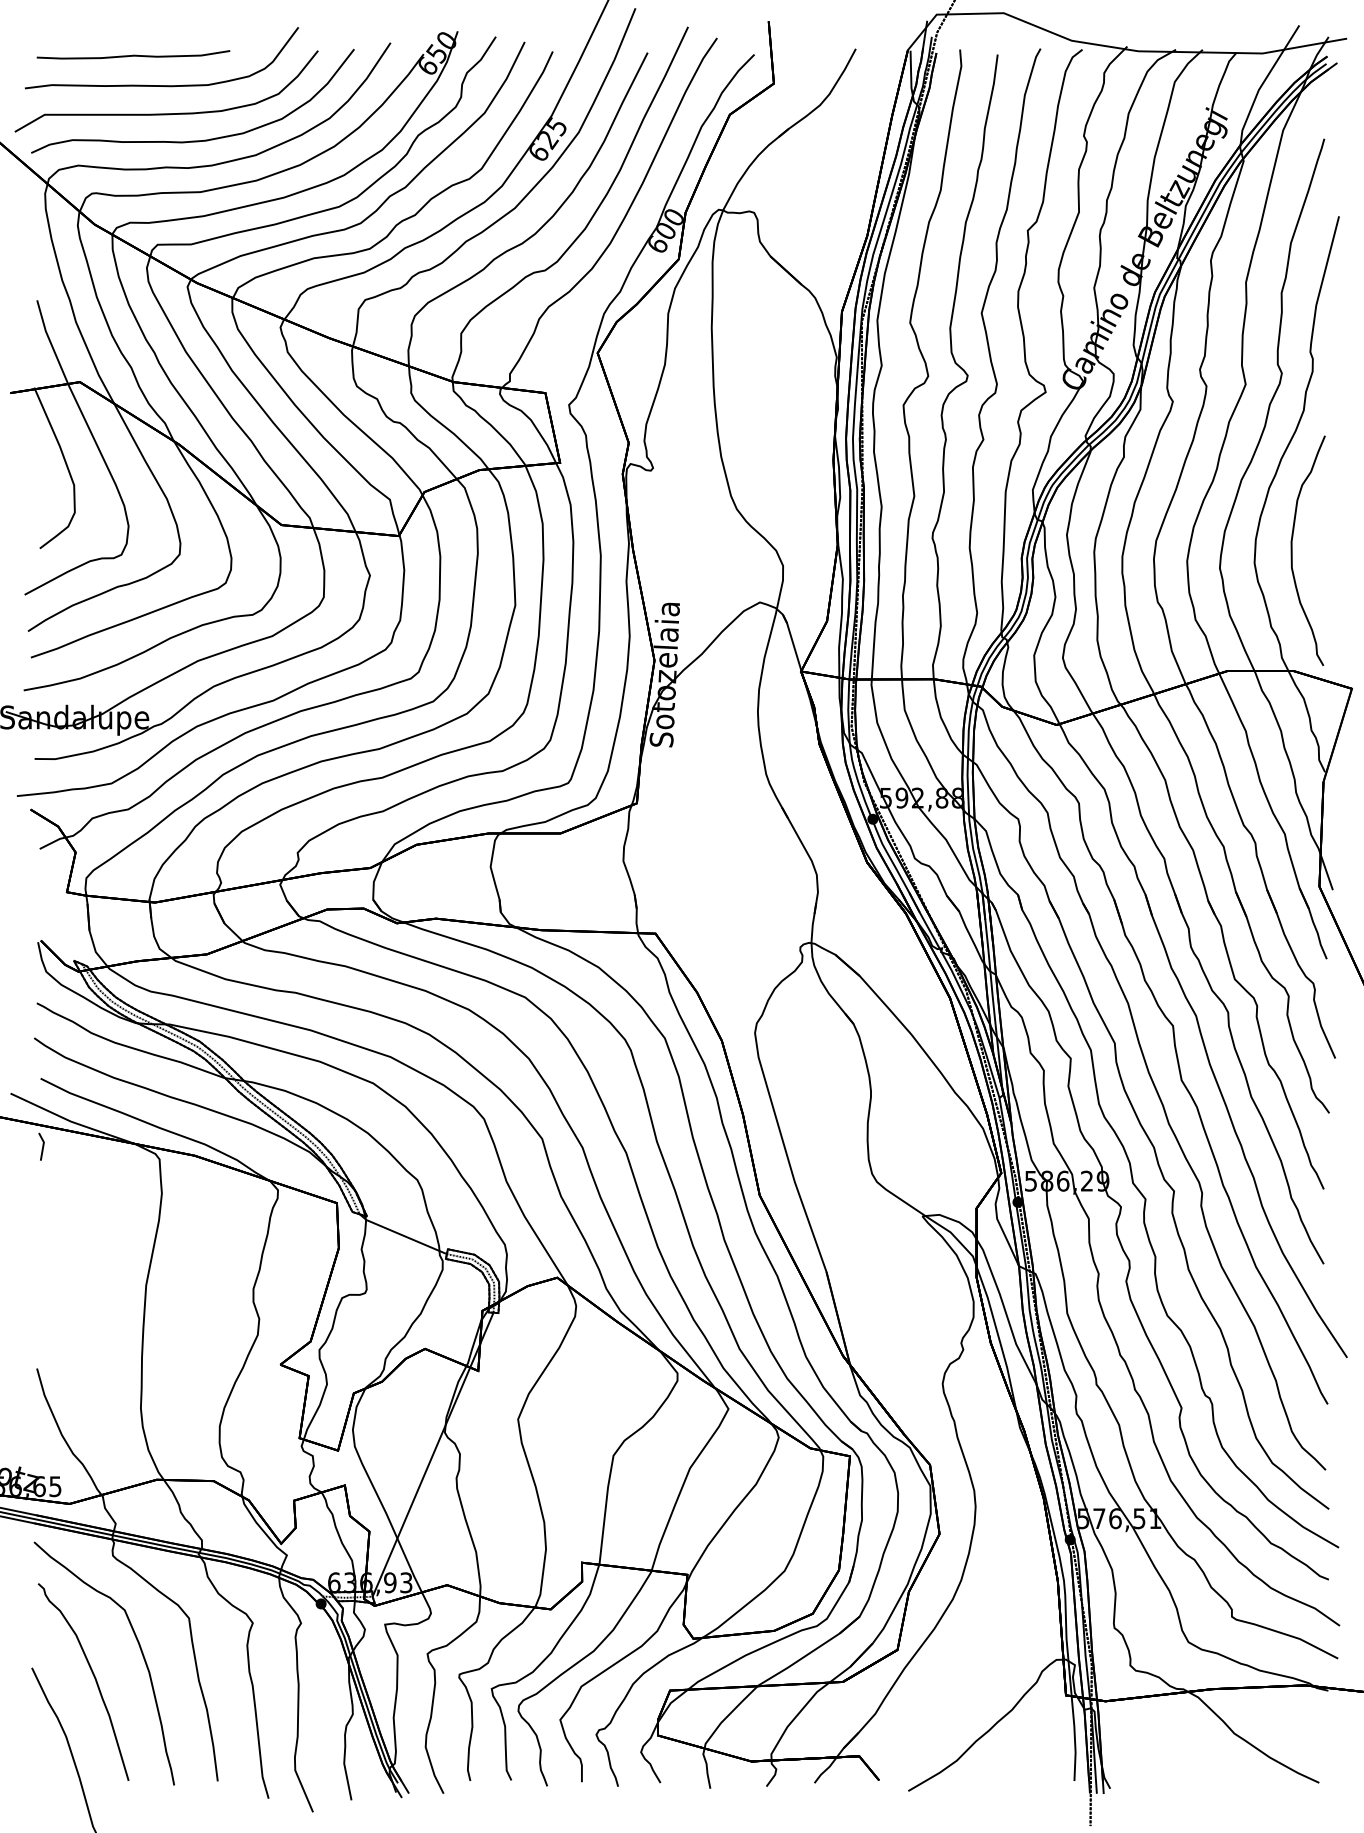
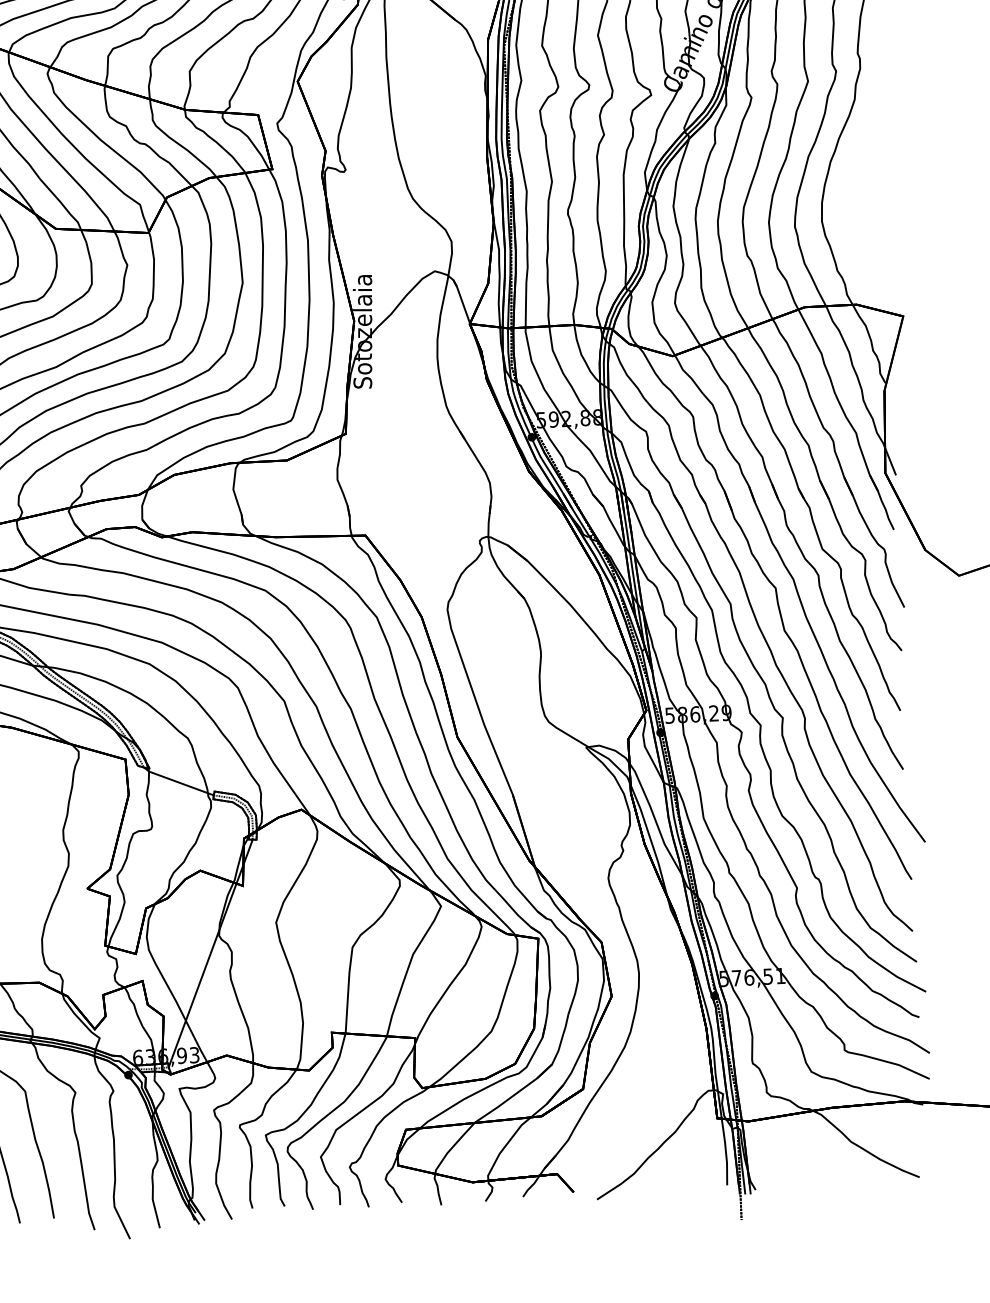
part: (1292, 550) -> (851, 210), removed

